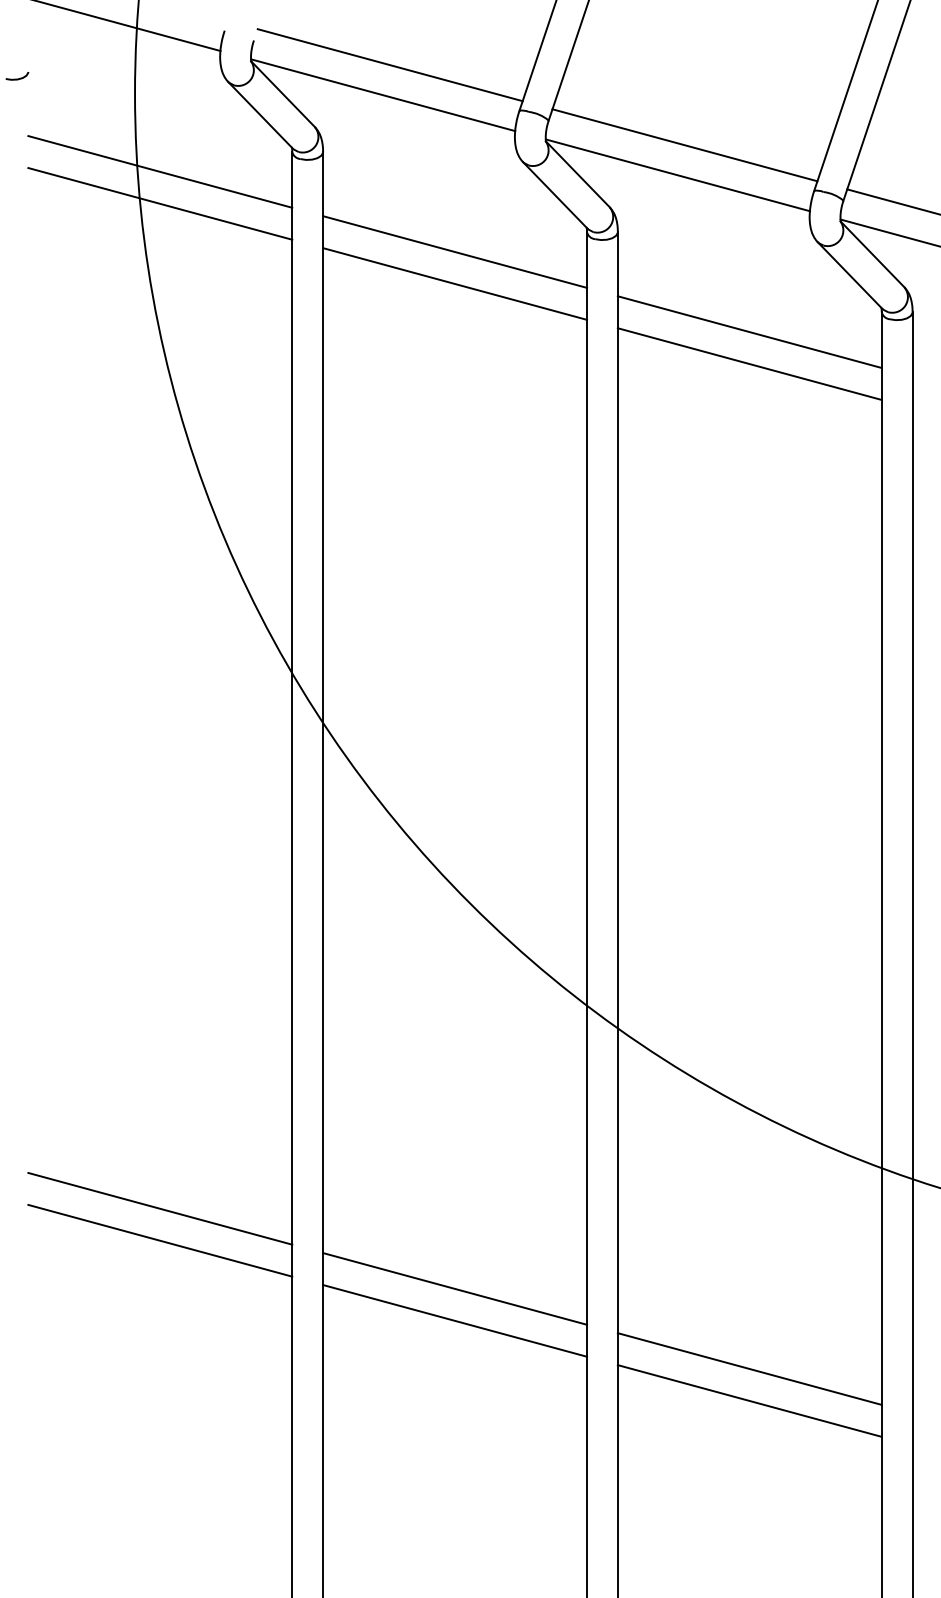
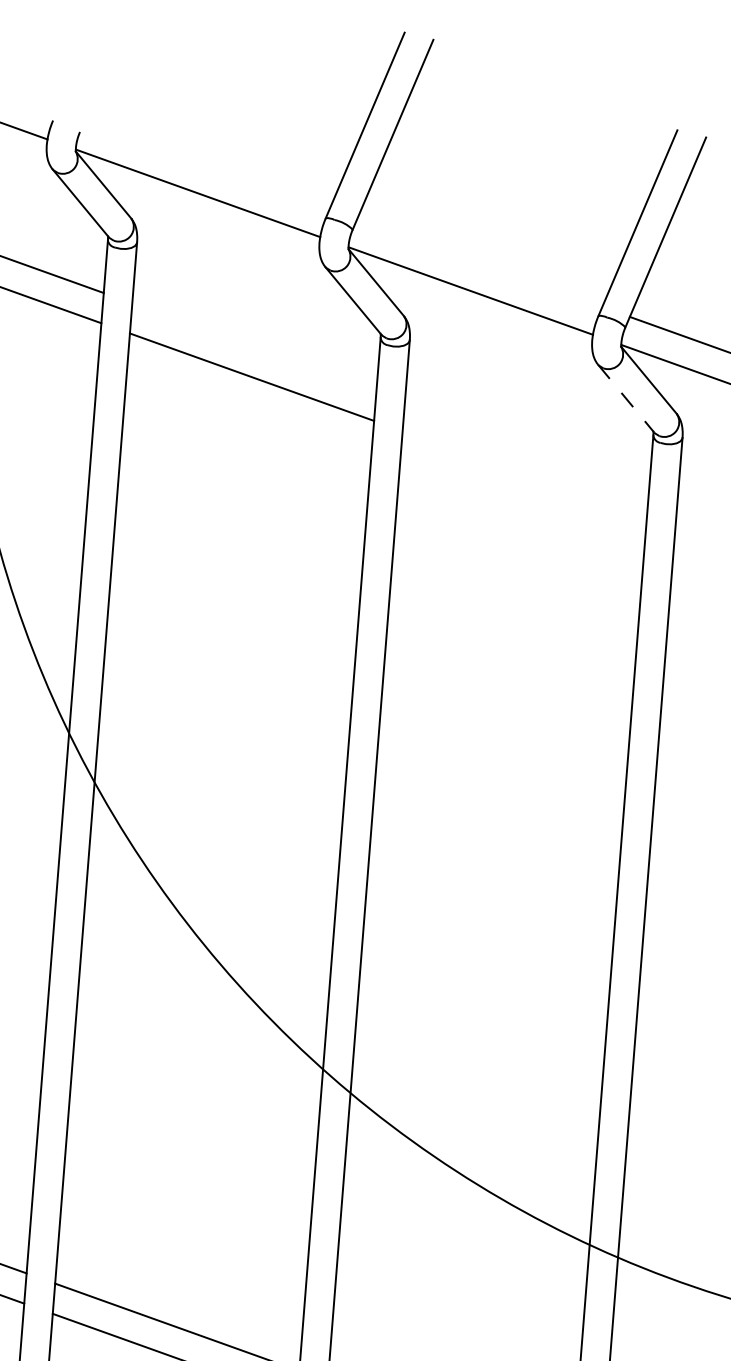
line: (389, 65) -> (206, 165), removed
line: (684, 145) -> (479, 263), removed
line: (455, 251) -> (254, 346), removed
line: (850, 275) -> (626, 398), solid -> dashed
line: (749, 332) -> (526, 444), removed
line: (749, 363) -> (524, 474), removed

